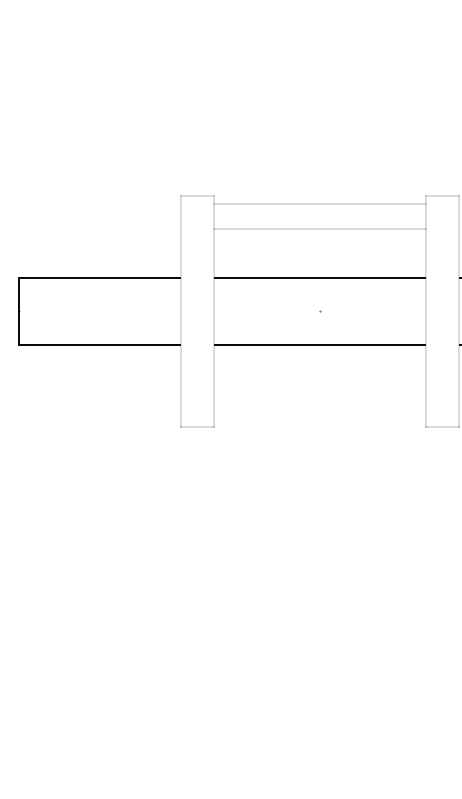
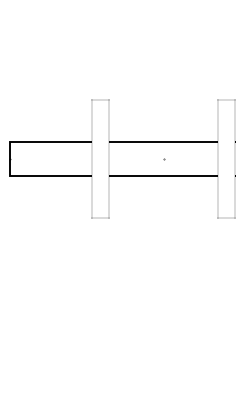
line: (320, 204) -> (163, 104), removed
line: (320, 228) -> (163, 116), removed

